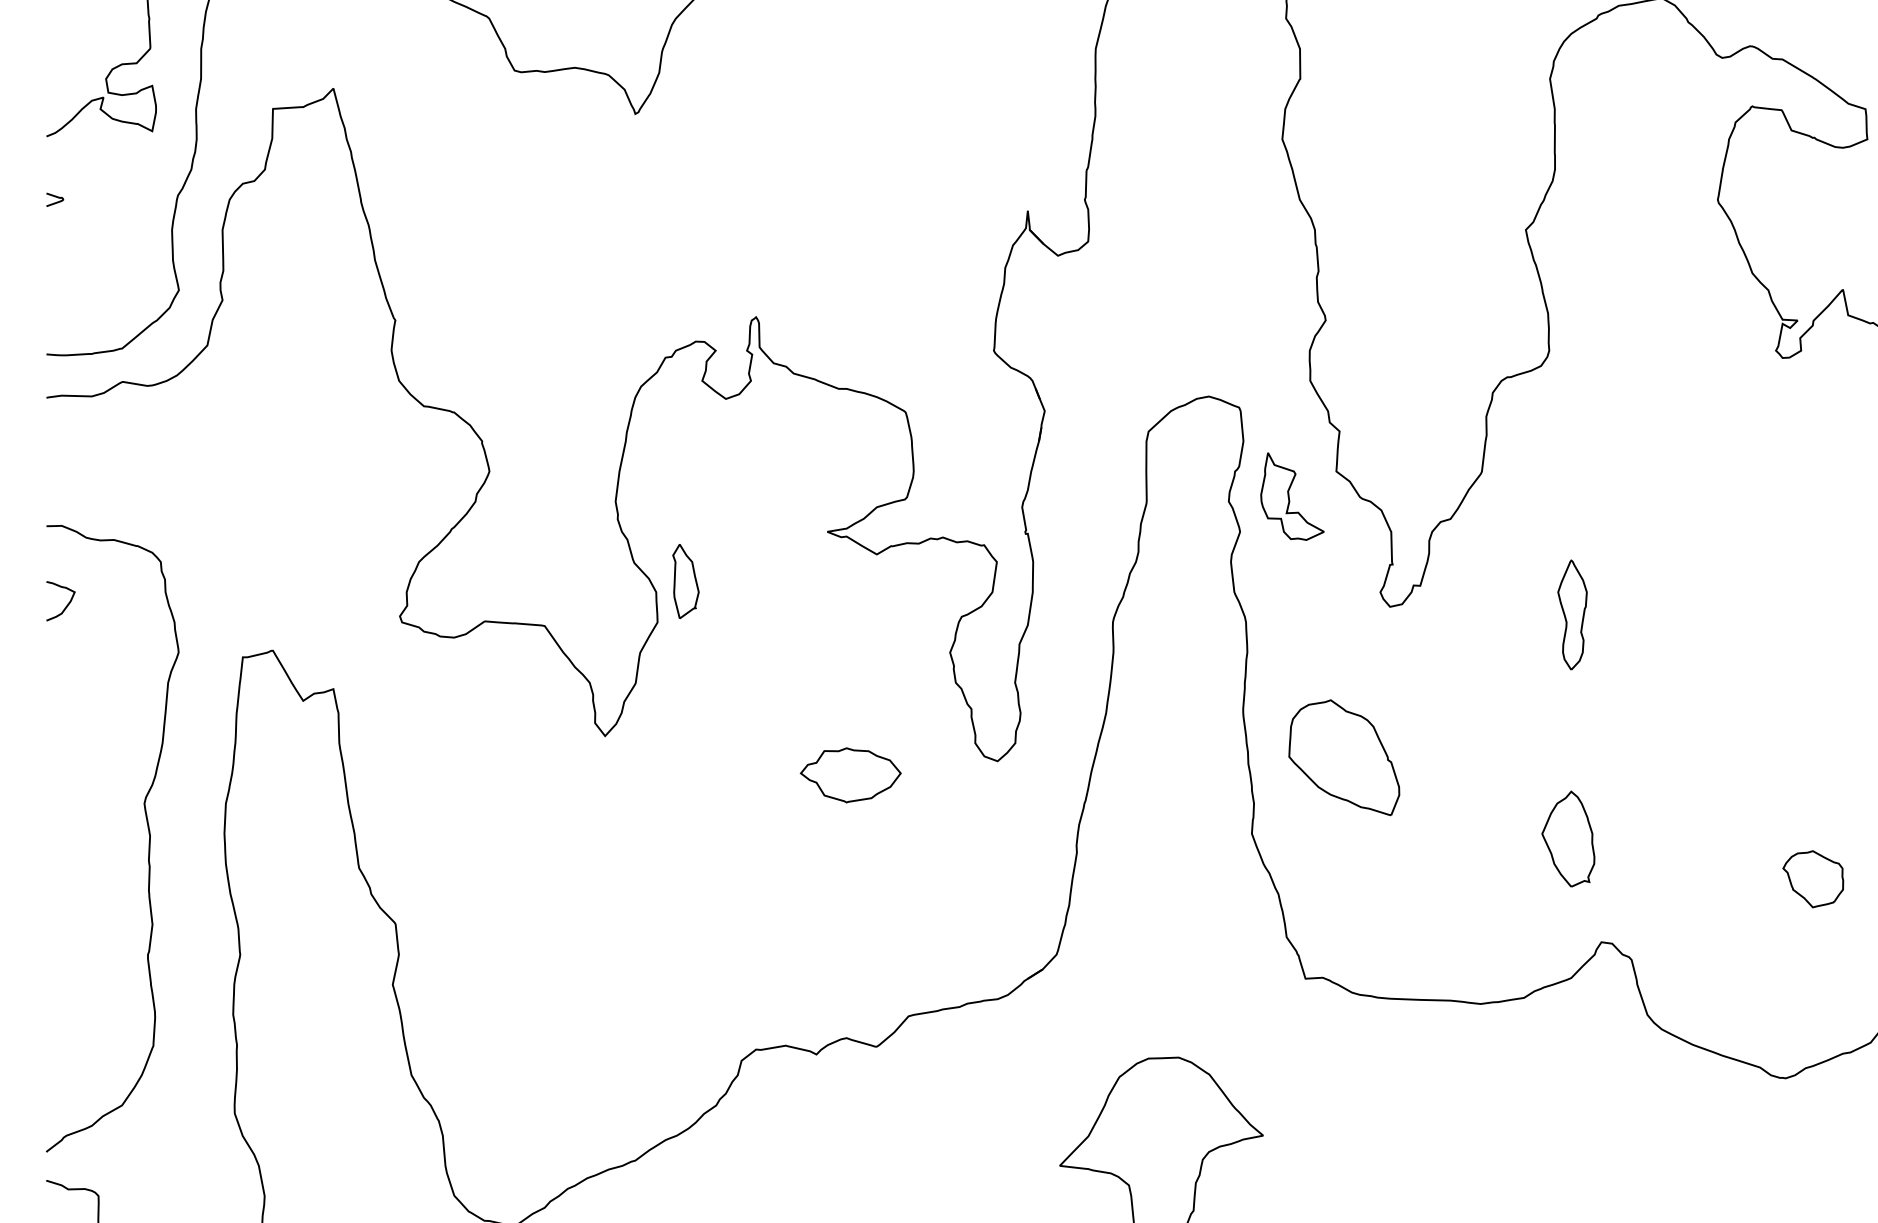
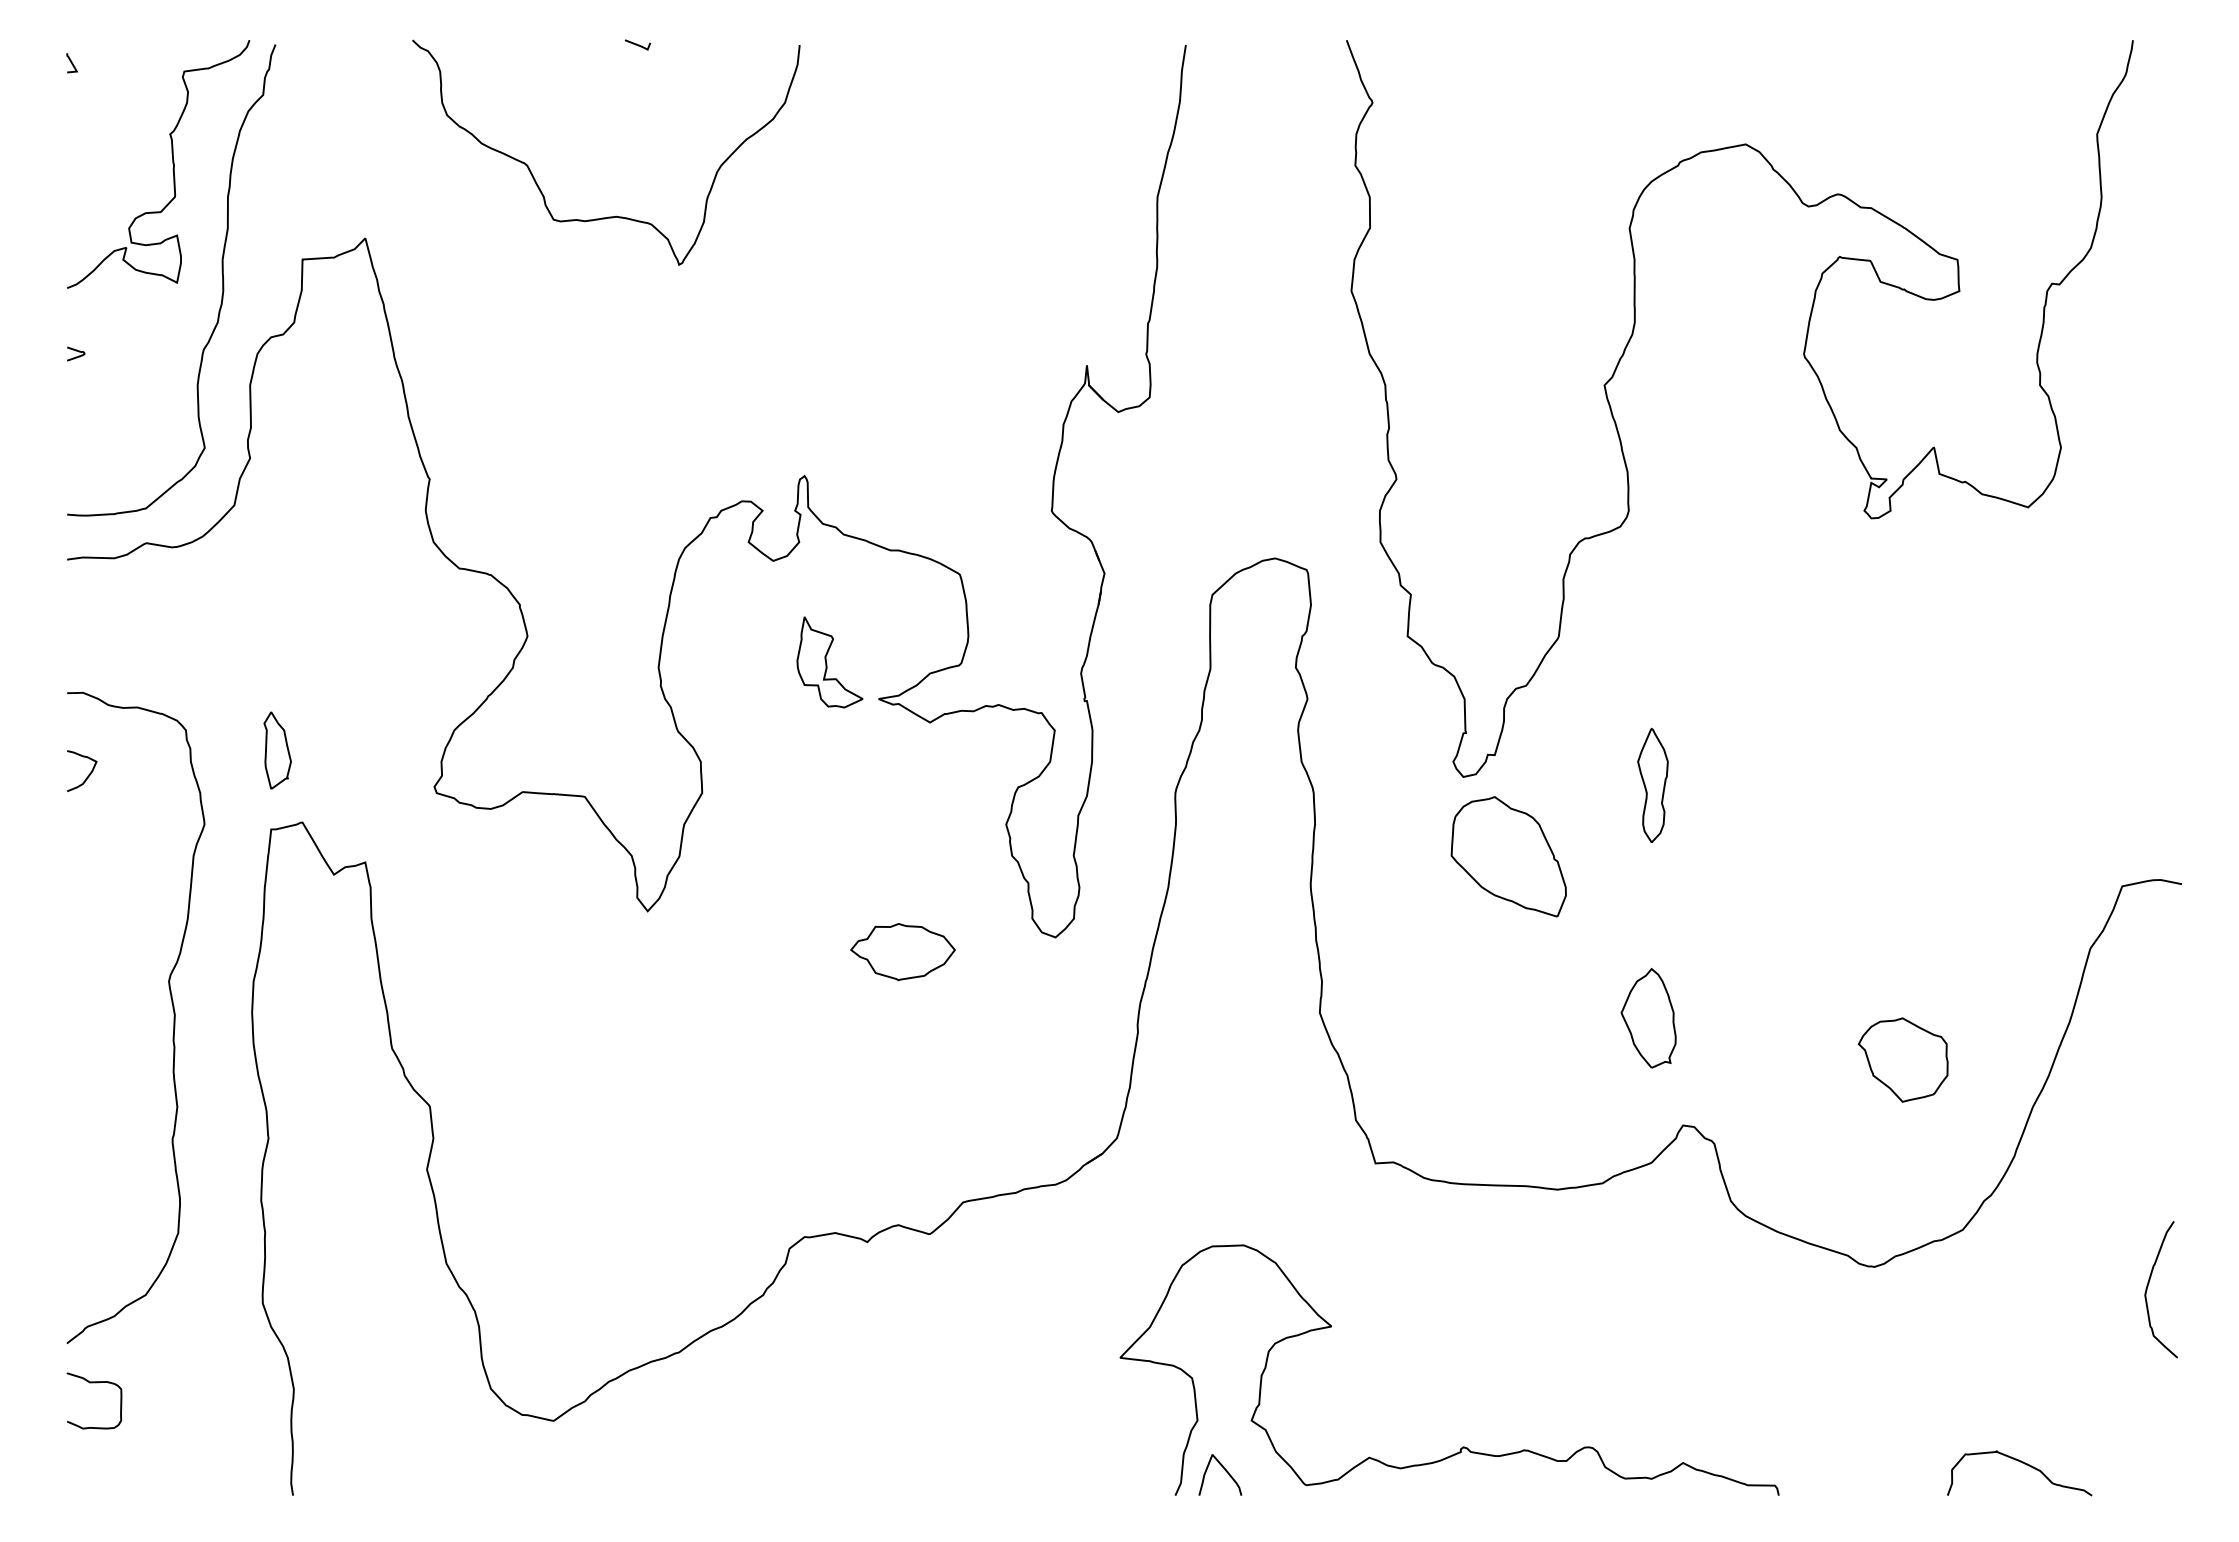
part: (1292, 496) -> (829, 662), moved
part: (685, 581) -> (277, 750), moved
part: (1343, 757) -> (1508, 856), moved
part: (1812, 878) -> (1902, 1059), size x1.43

